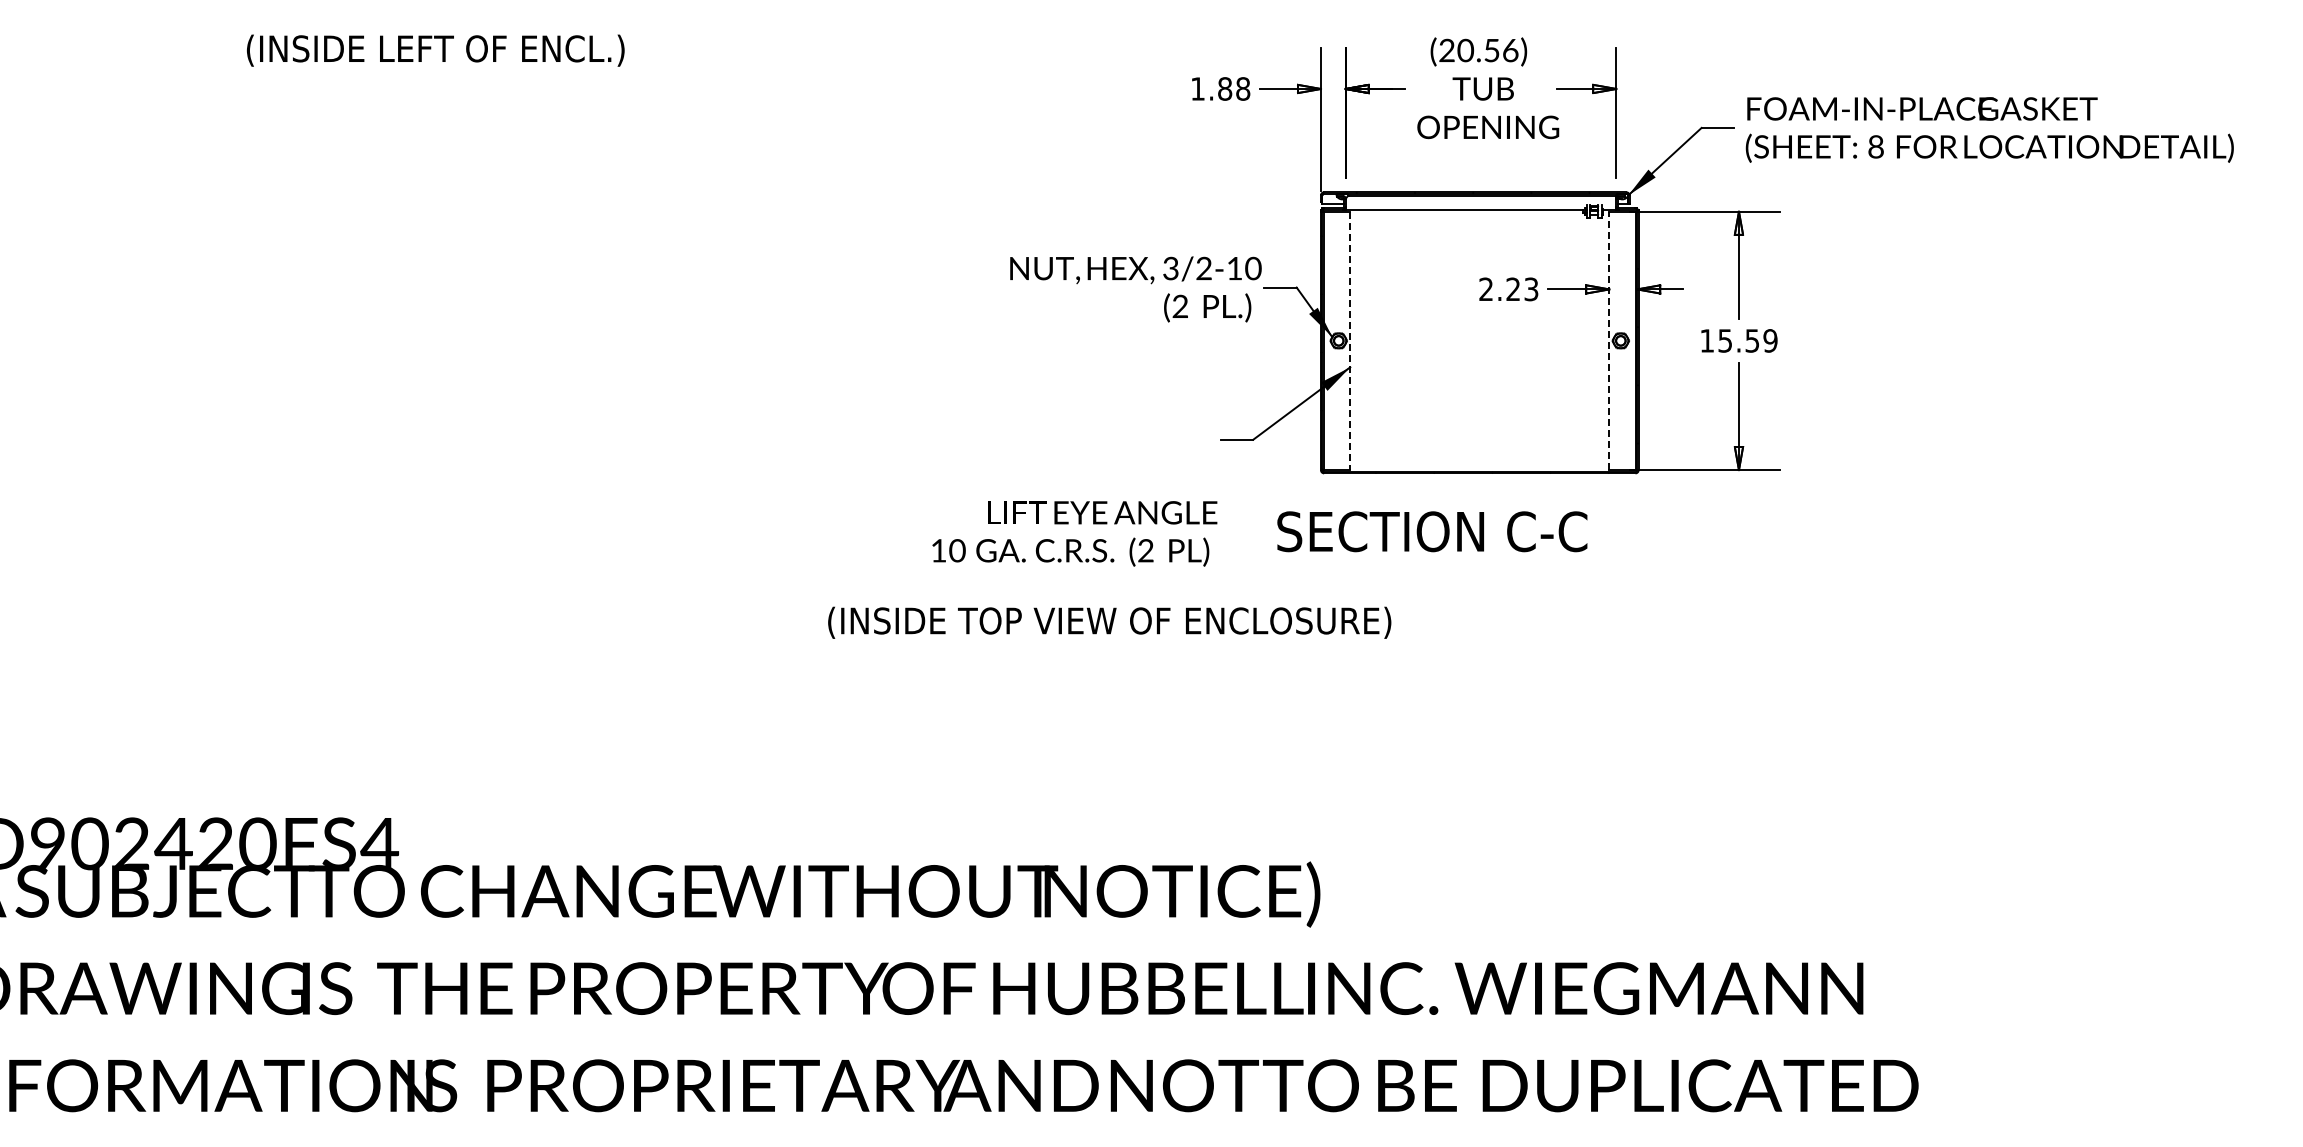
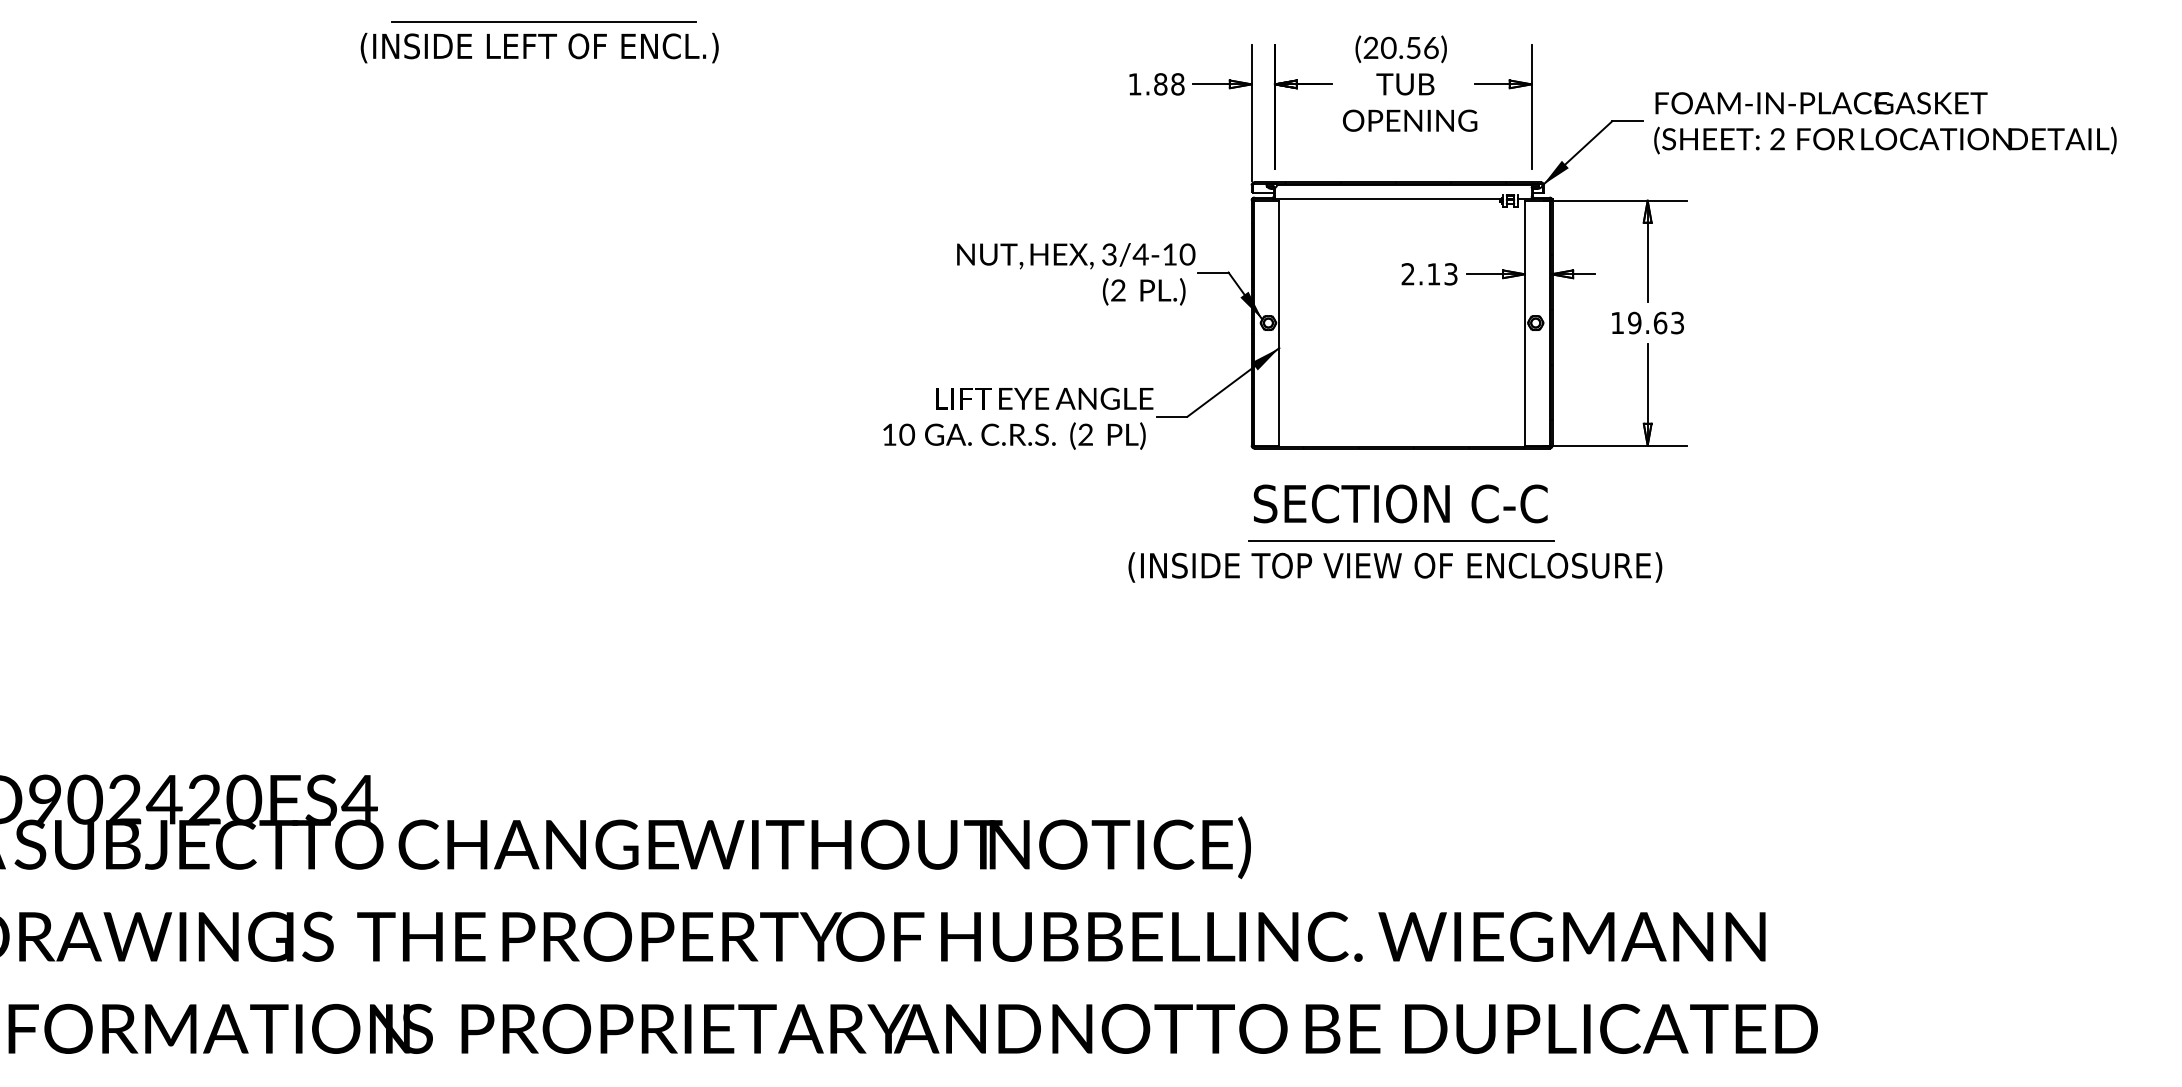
line: (573, 22) -> (543, 21), added
text: (435, 50) -> (539, 47), moved
text: (1875, 147) -> (1777, 139), 8 -> 2
text: (1203, 268) -> (1140, 254), 3/2-10 -> 3/4-10
text: (1512, 288) -> (1433, 273), 2.23 -> 2.13
line: (1609, 340) -> (1525, 322), dashed -> solid
text: (1747, 340) -> (1655, 322), 15.59 -> 19.63
line: (1350, 341) -> (1279, 323), dashed -> solid
text: (1432, 531) -> (1400, 503), moved
text: (1074, 533) -> (1018, 418), moved
line: (1479, 570) -> (1401, 540), added
text: (1109, 622) -> (1395, 567), moved

